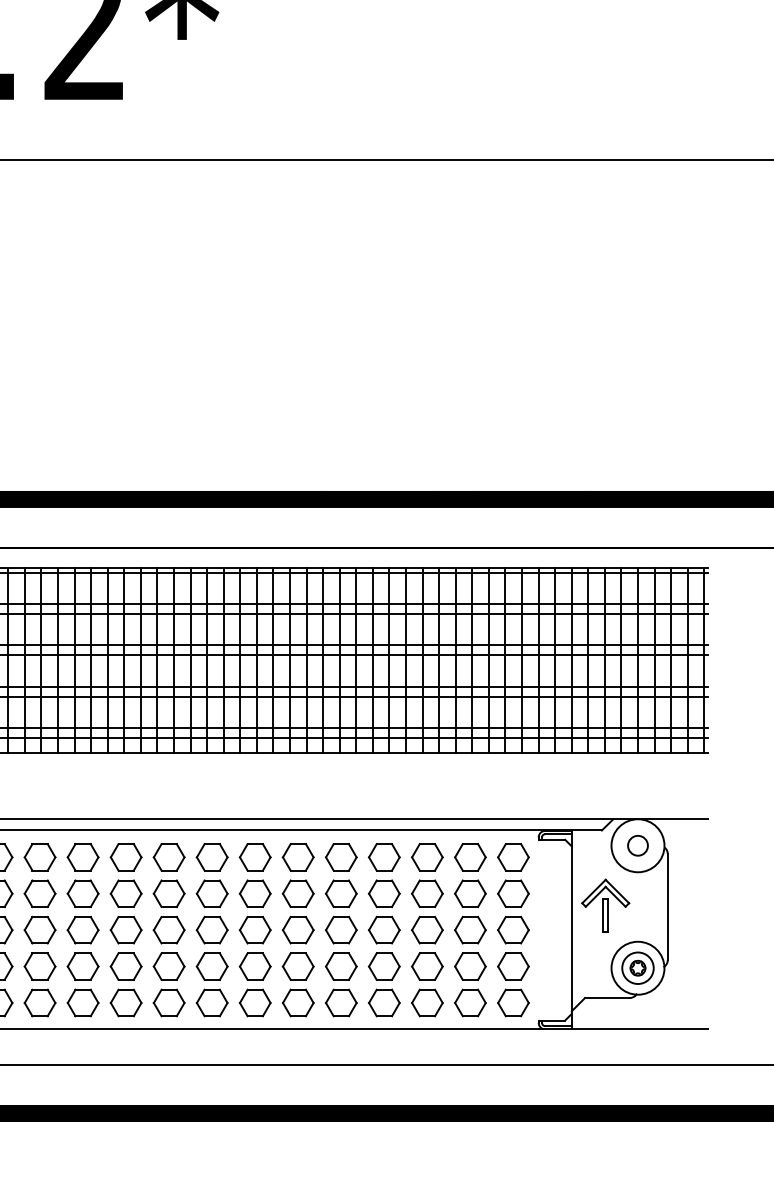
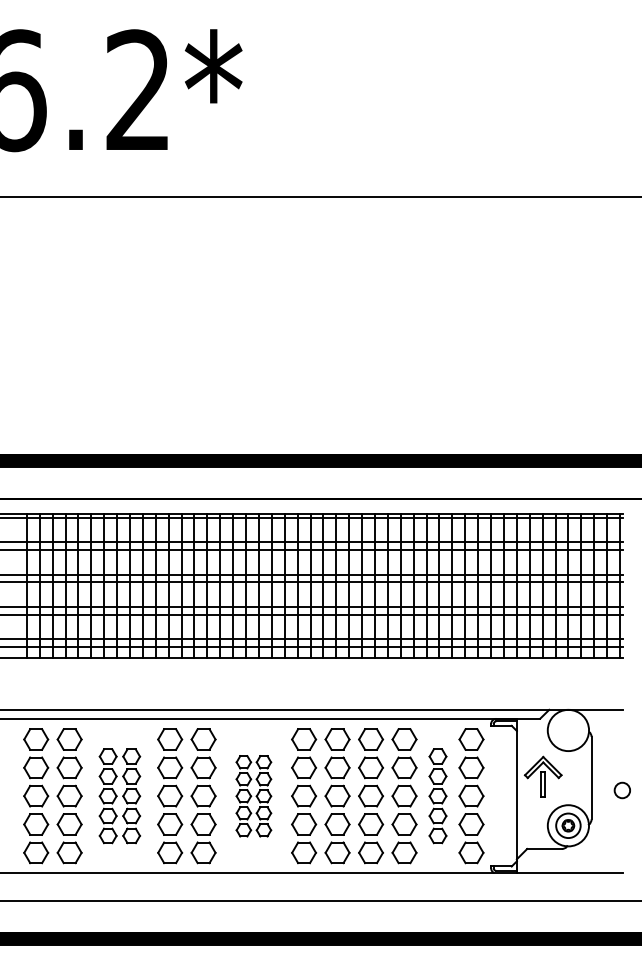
circle: (636, 845) -> (621, 790), moved
part: (61, 930) -> (119, 796), size x0.7
part: (233, 930) -> (253, 796), size x0.6
part: (469, 930) -> (437, 796), size x0.7

